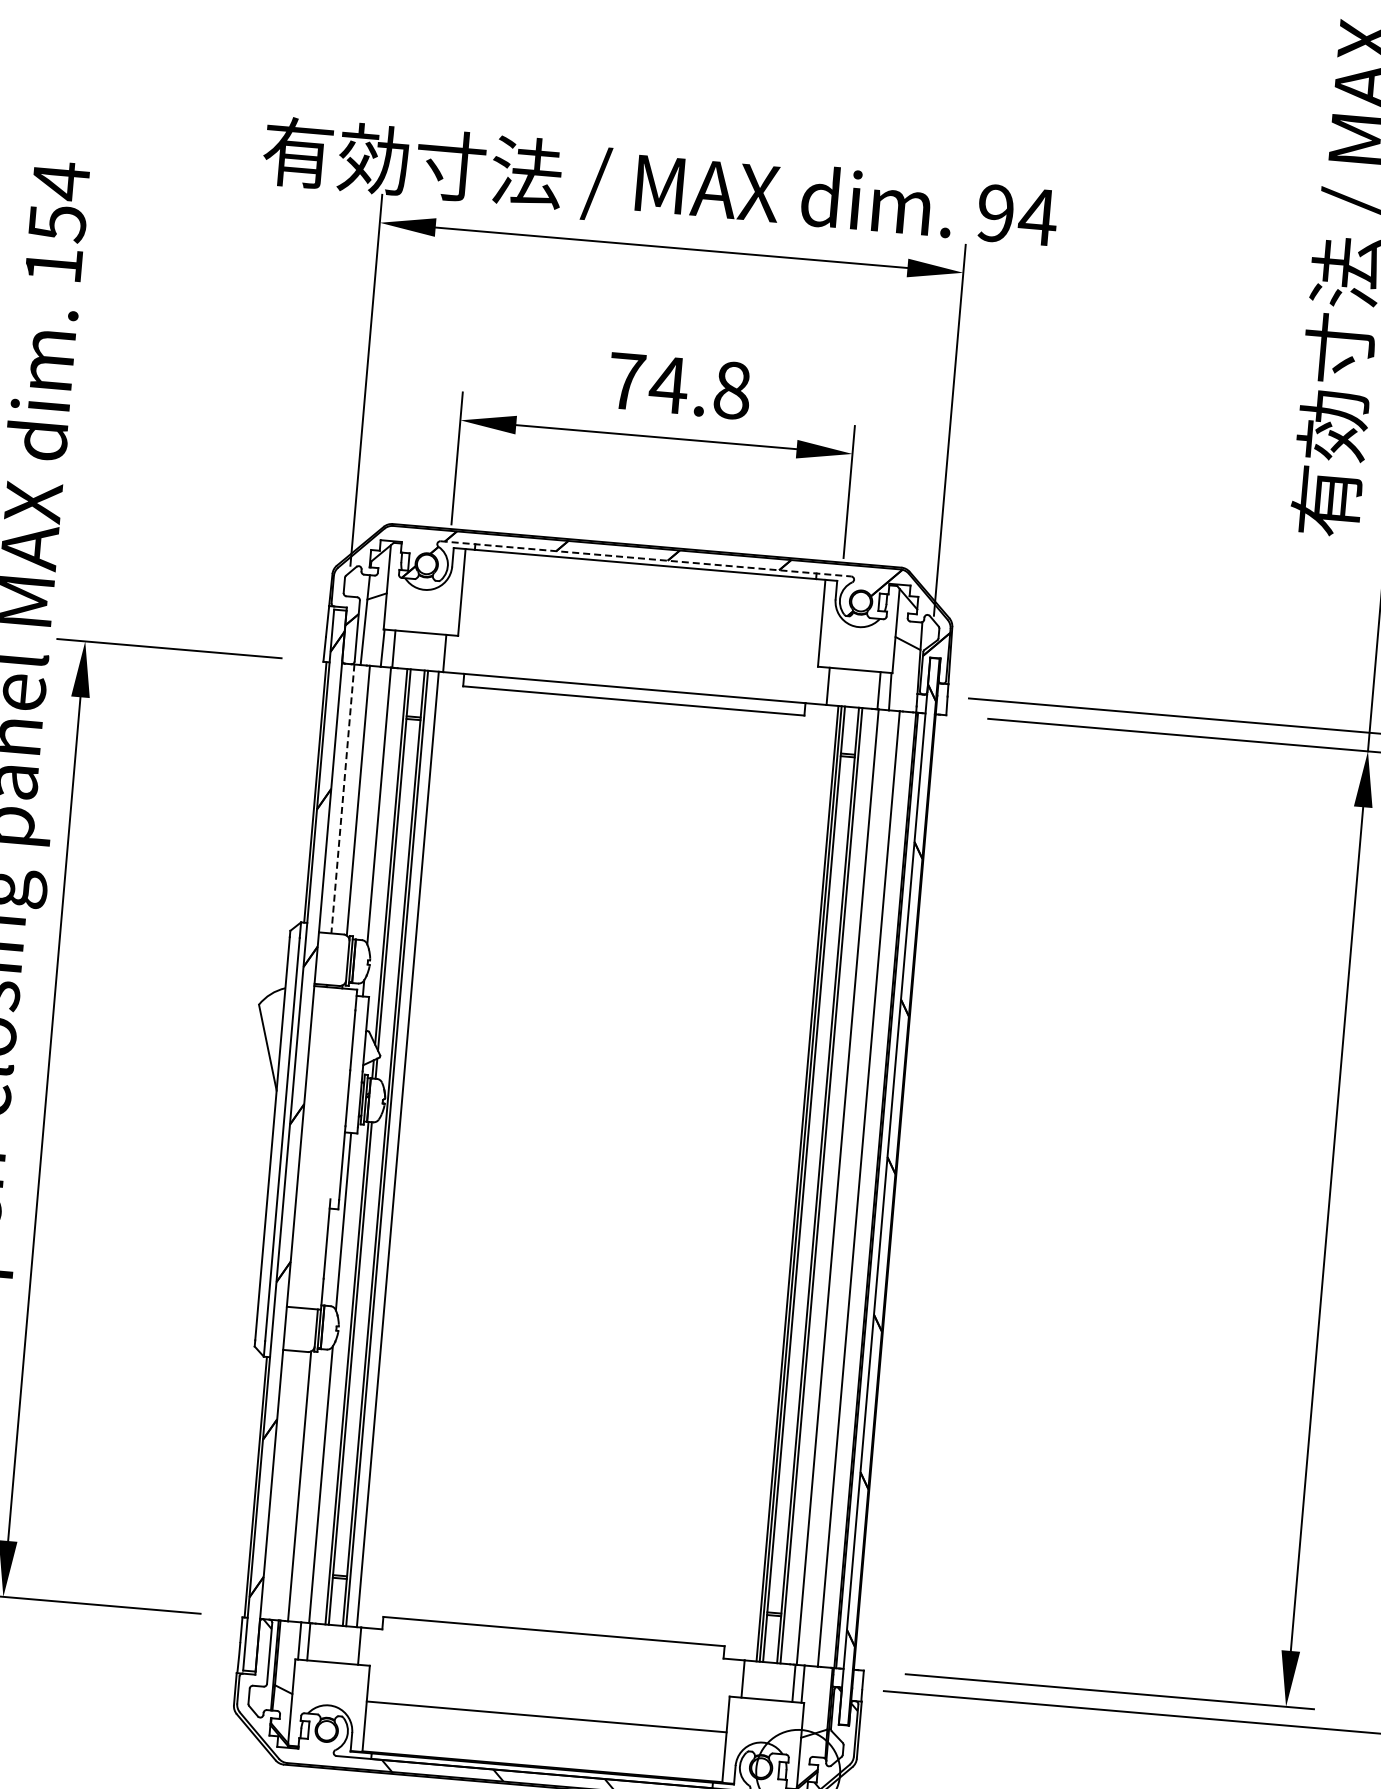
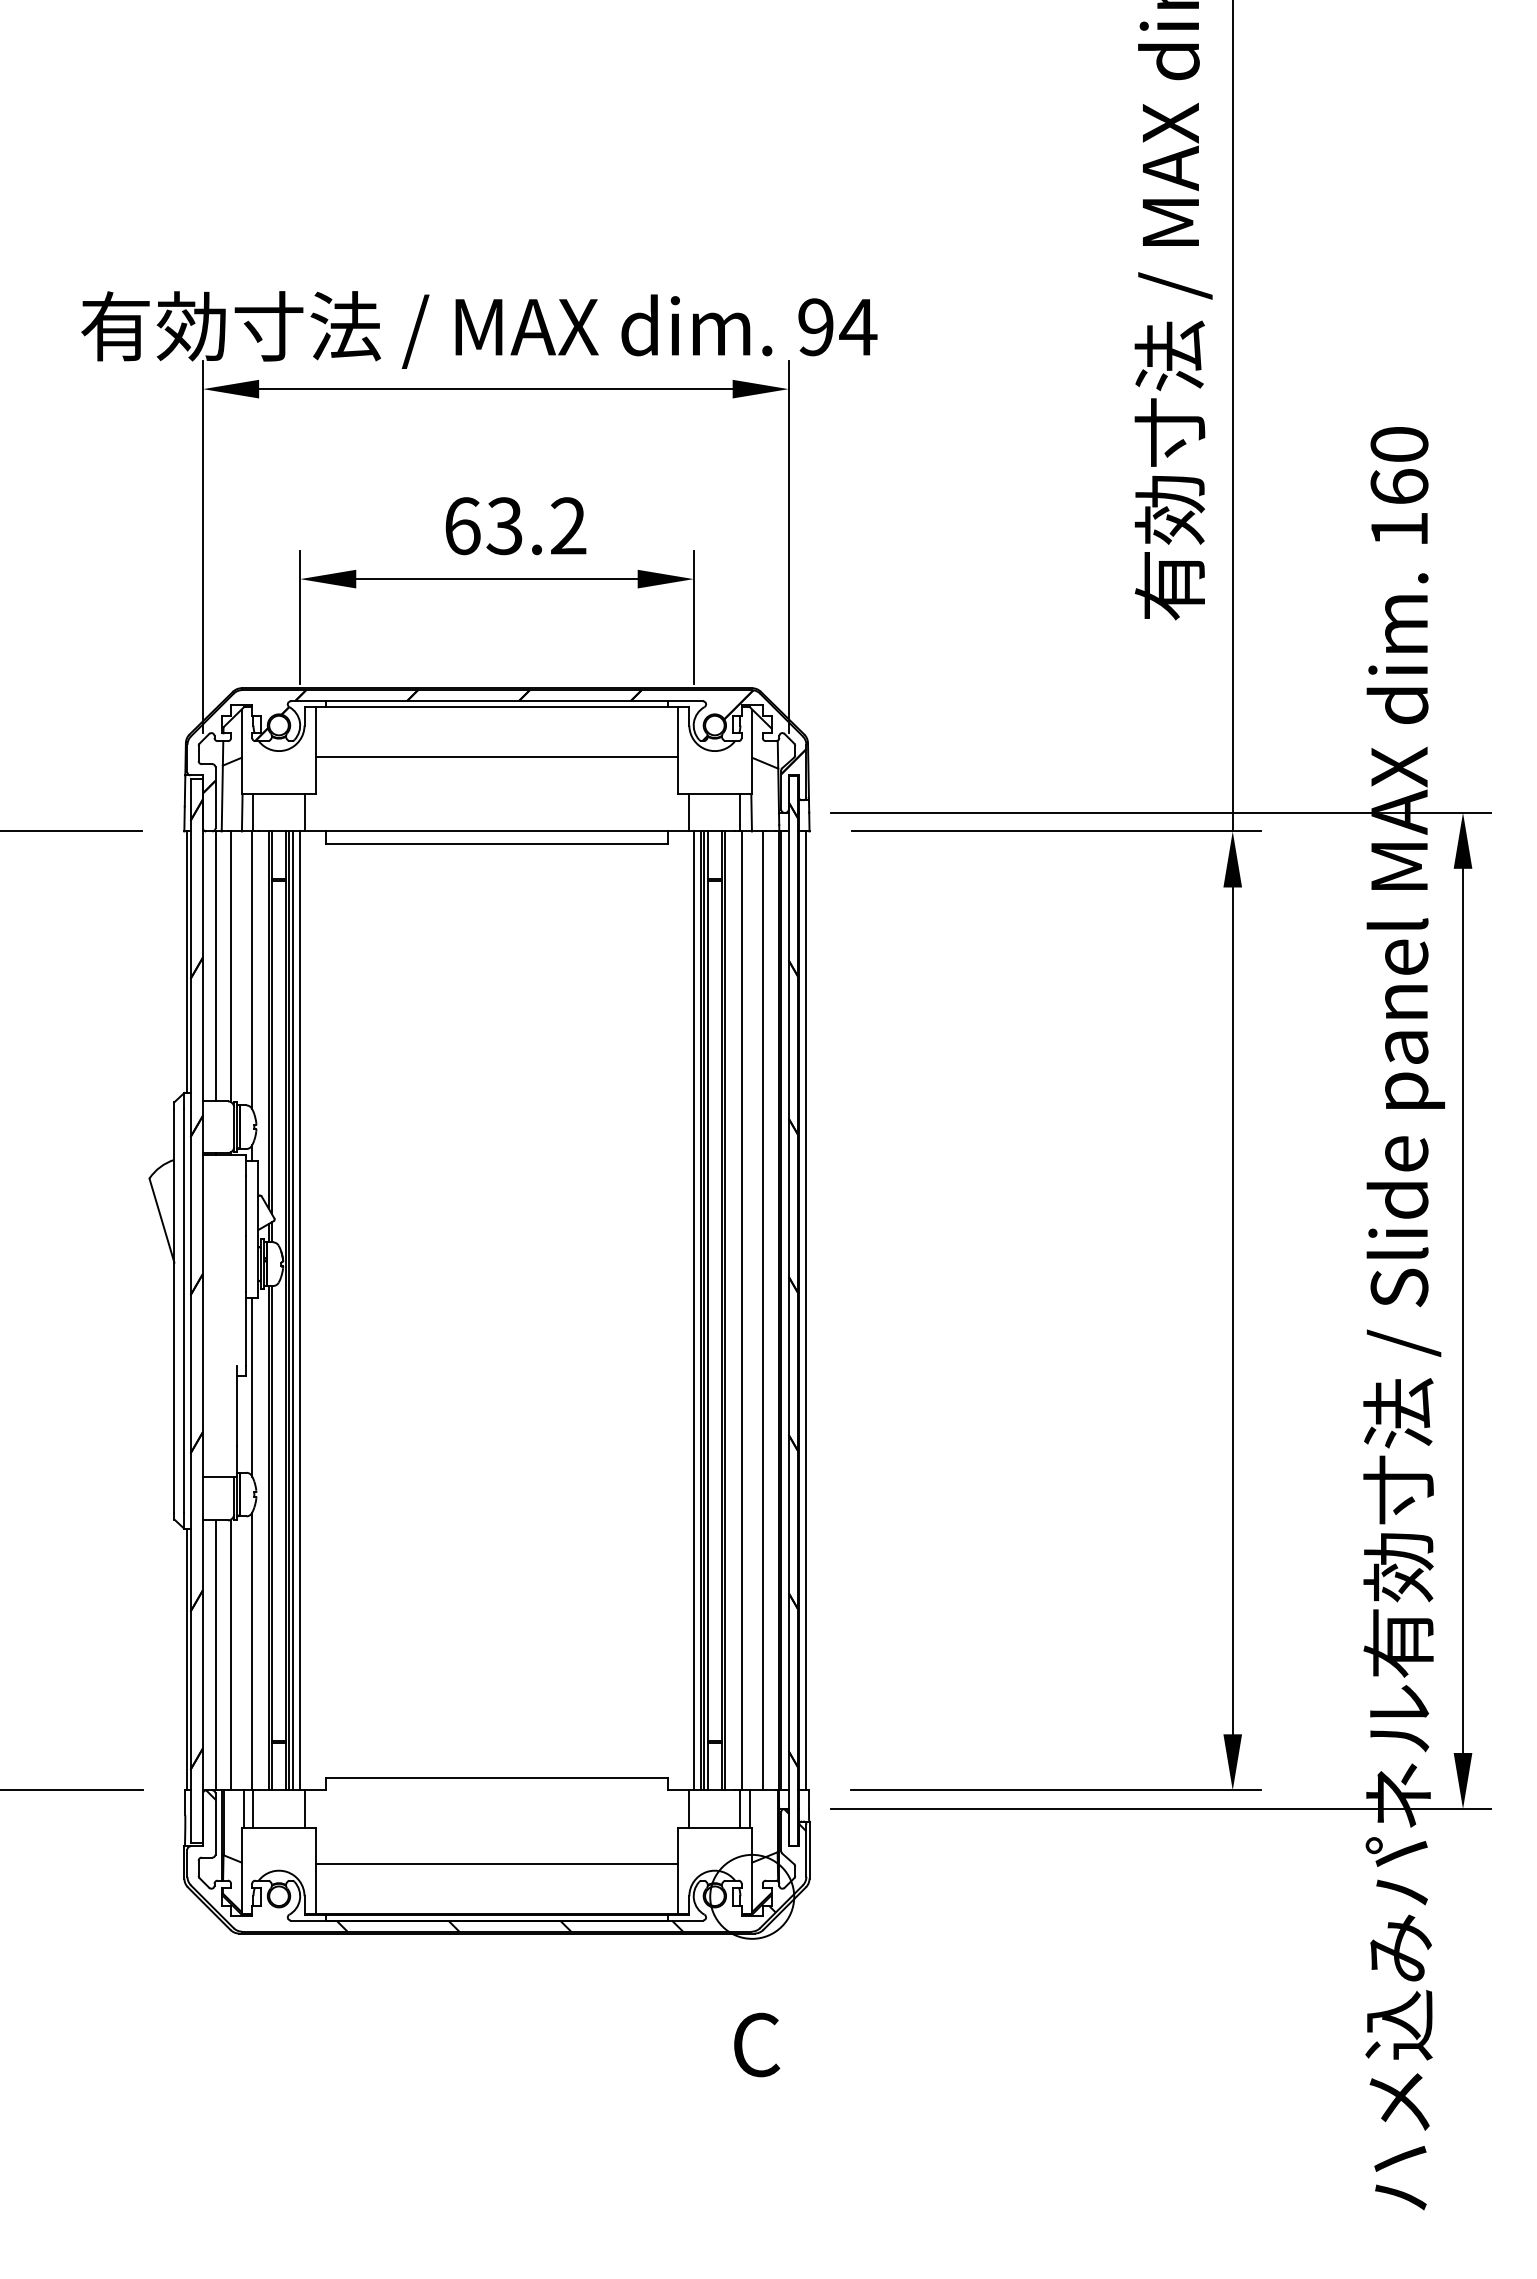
text: (679, 386) -> (515, 526), 74.8 -> 63.2
line: (646, 559) -> (497, 701), dashed -> solid
line: (640, 613) -> (496, 756), added
line: (342, 799) -> (215, 966), dashed -> solid
line: (390, 1148) -> (292, 1310), added
line: (789, 1182) -> (693, 1310), added
line: (902, 1192) -> (806, 1310), added
line: (284, 1485) -> (215, 1655), added

